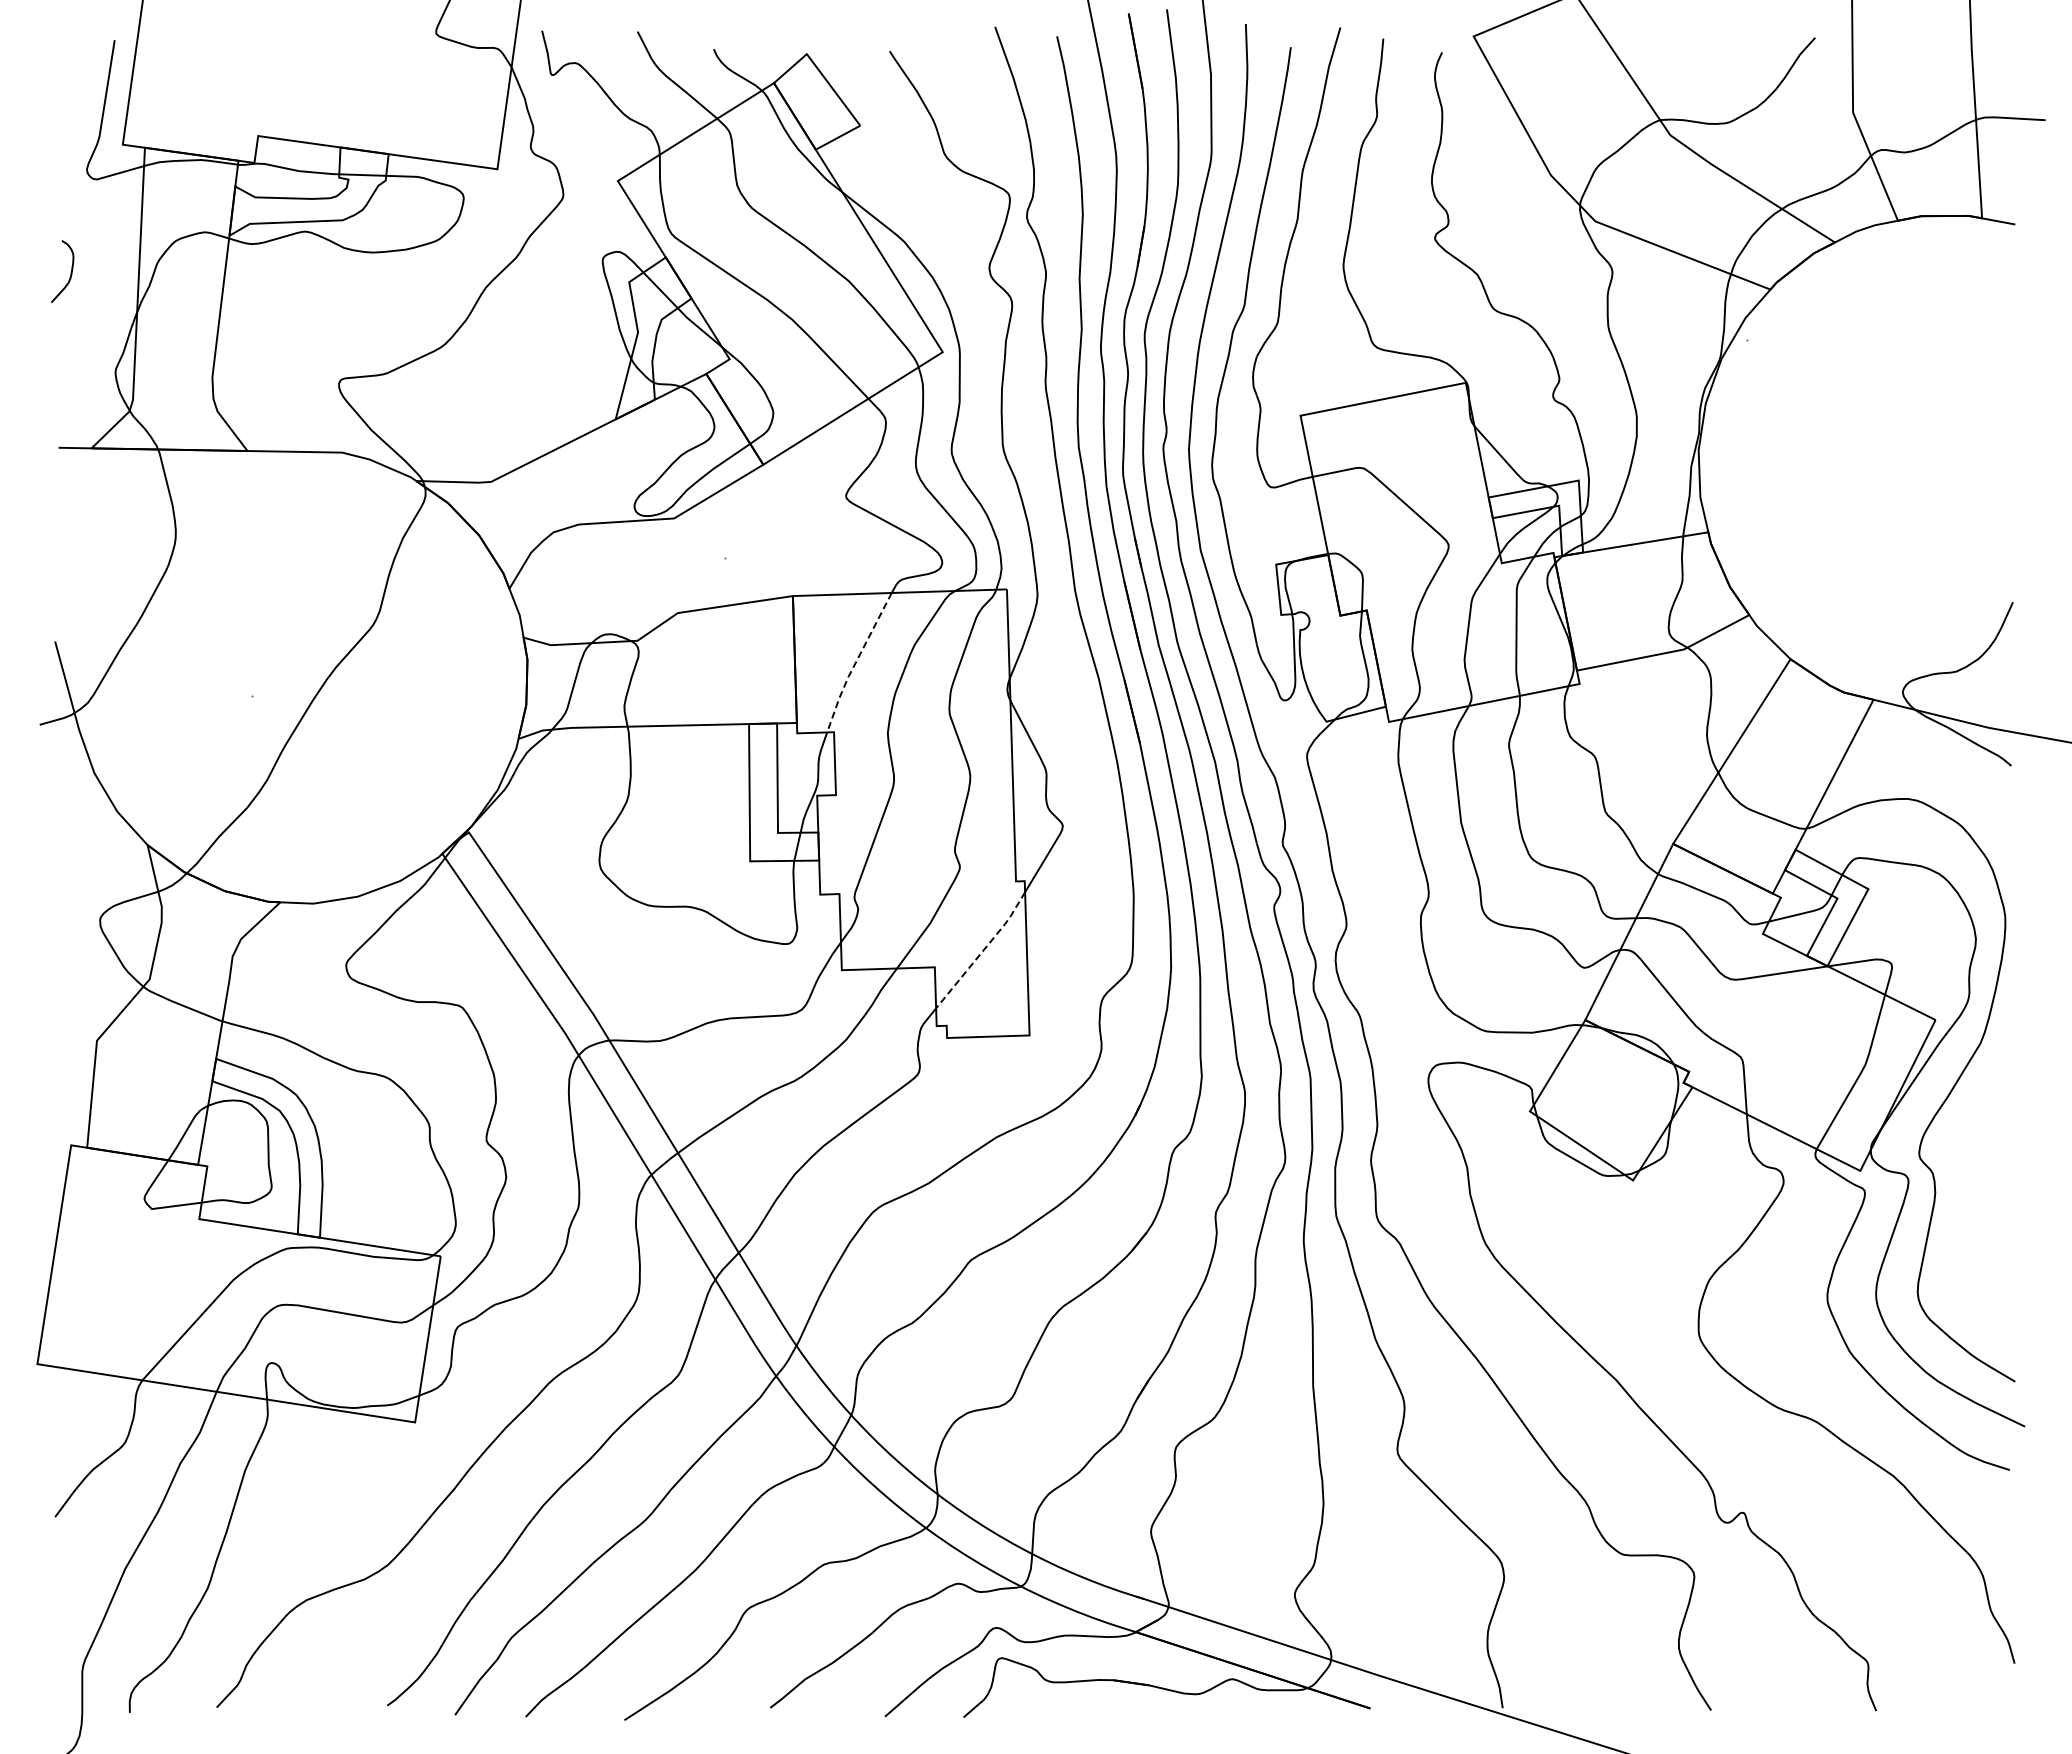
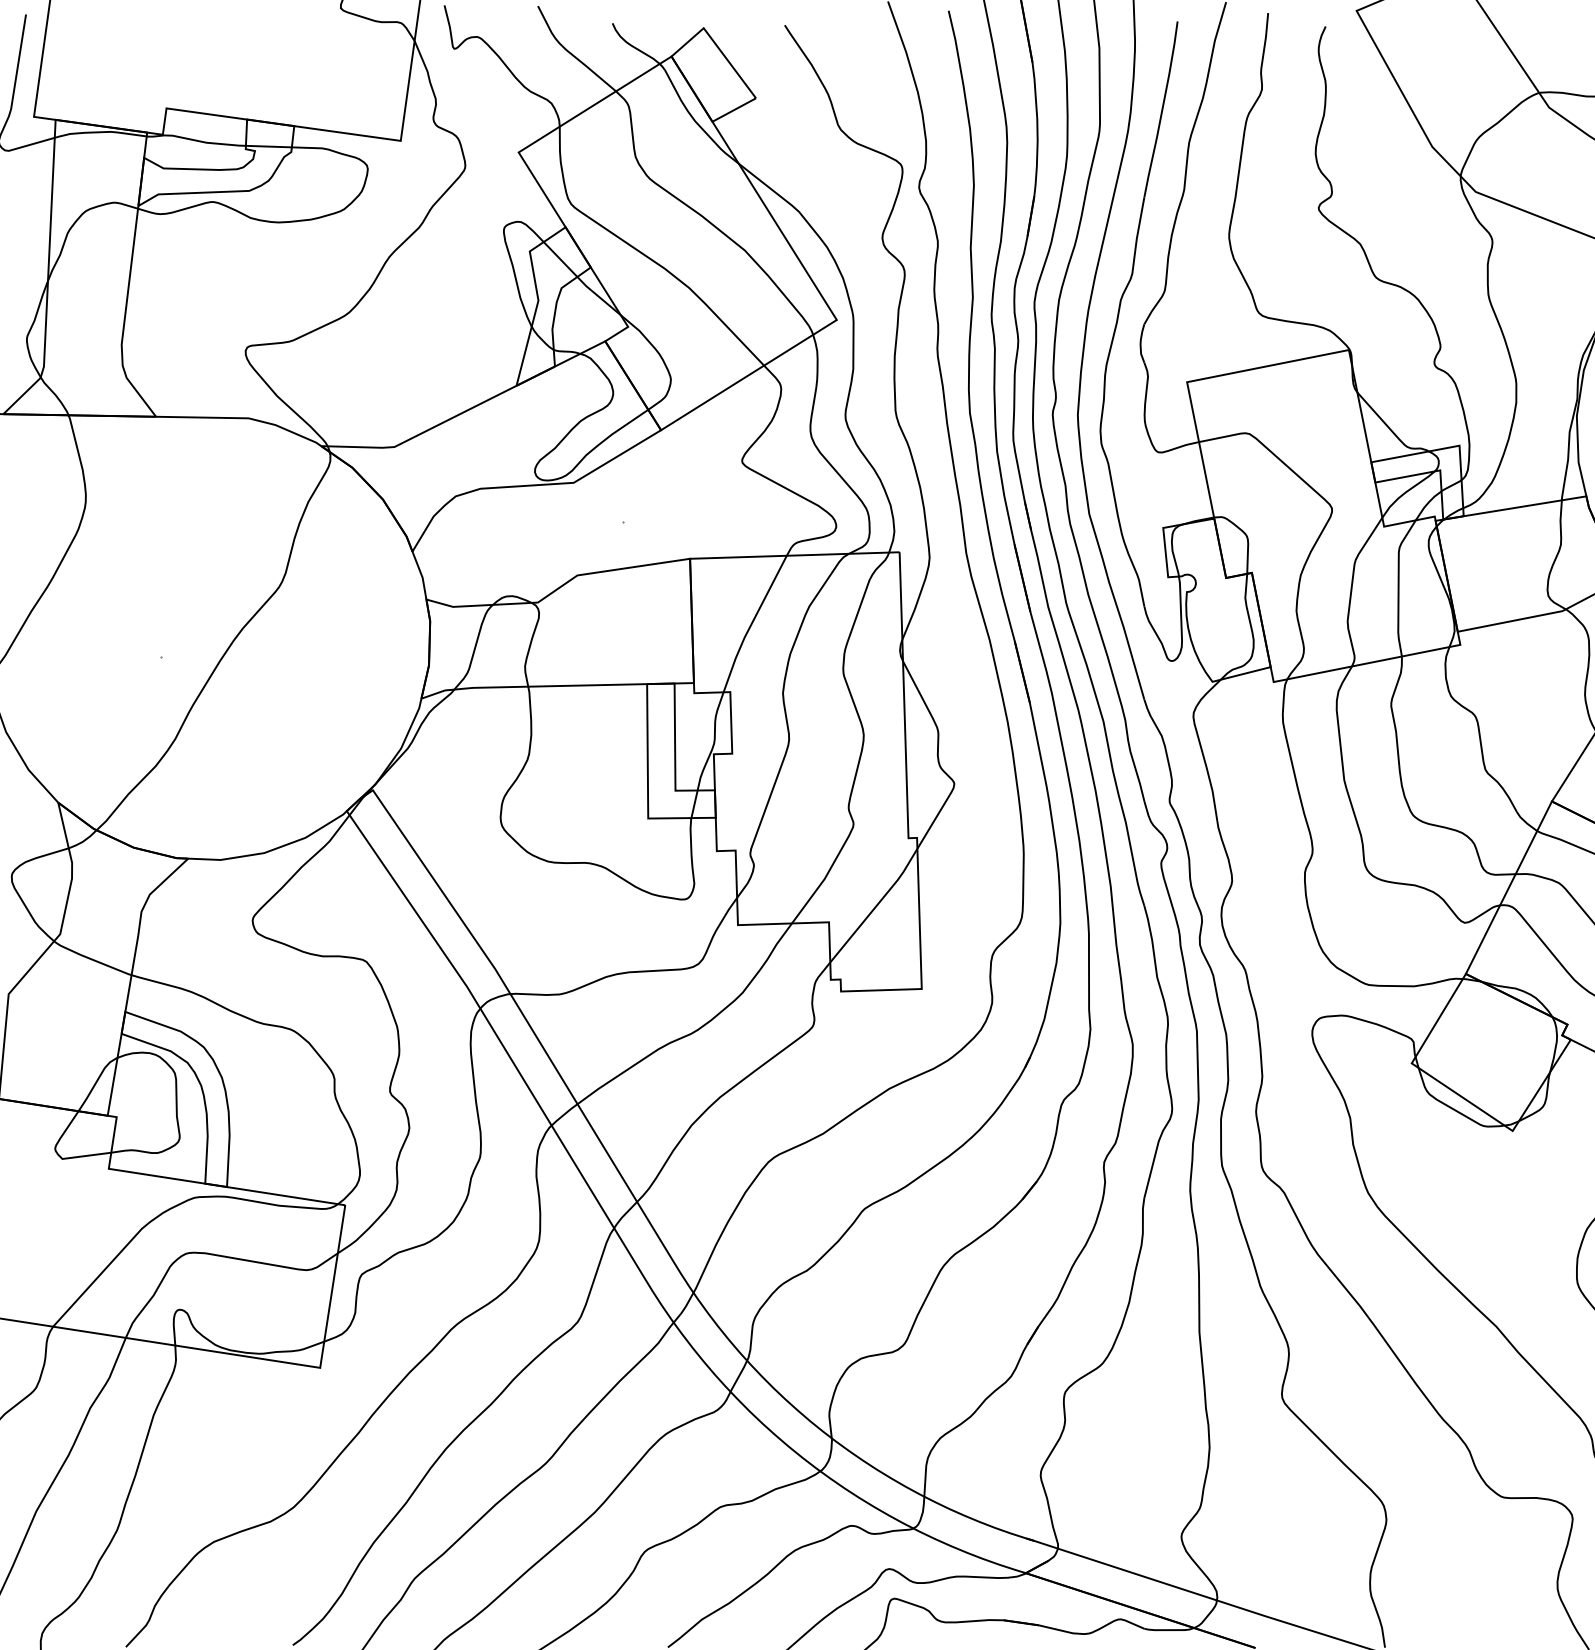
line: (855, 663) -> (751, 624), dashed -> solid
line: (983, 950) -> (876, 905), dashed -> solid

